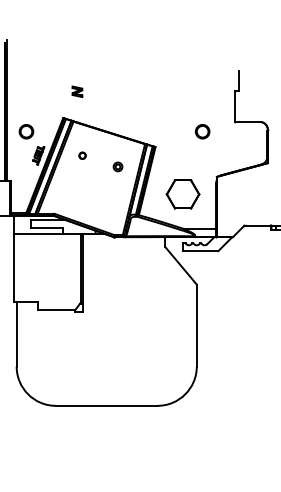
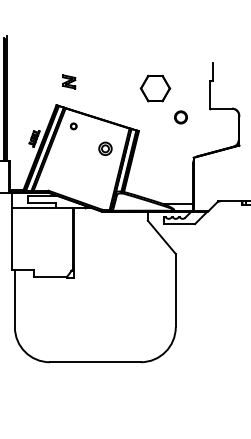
part: (77, 91) -> (69, 81), size x1.4
part: (26, 131) -> (23, 117), removed
part: (82, 155) -> (73, 126), moved
part: (117, 166) -> (104, 148), size x1.6
part: (182, 194) -> (154, 88), moved

